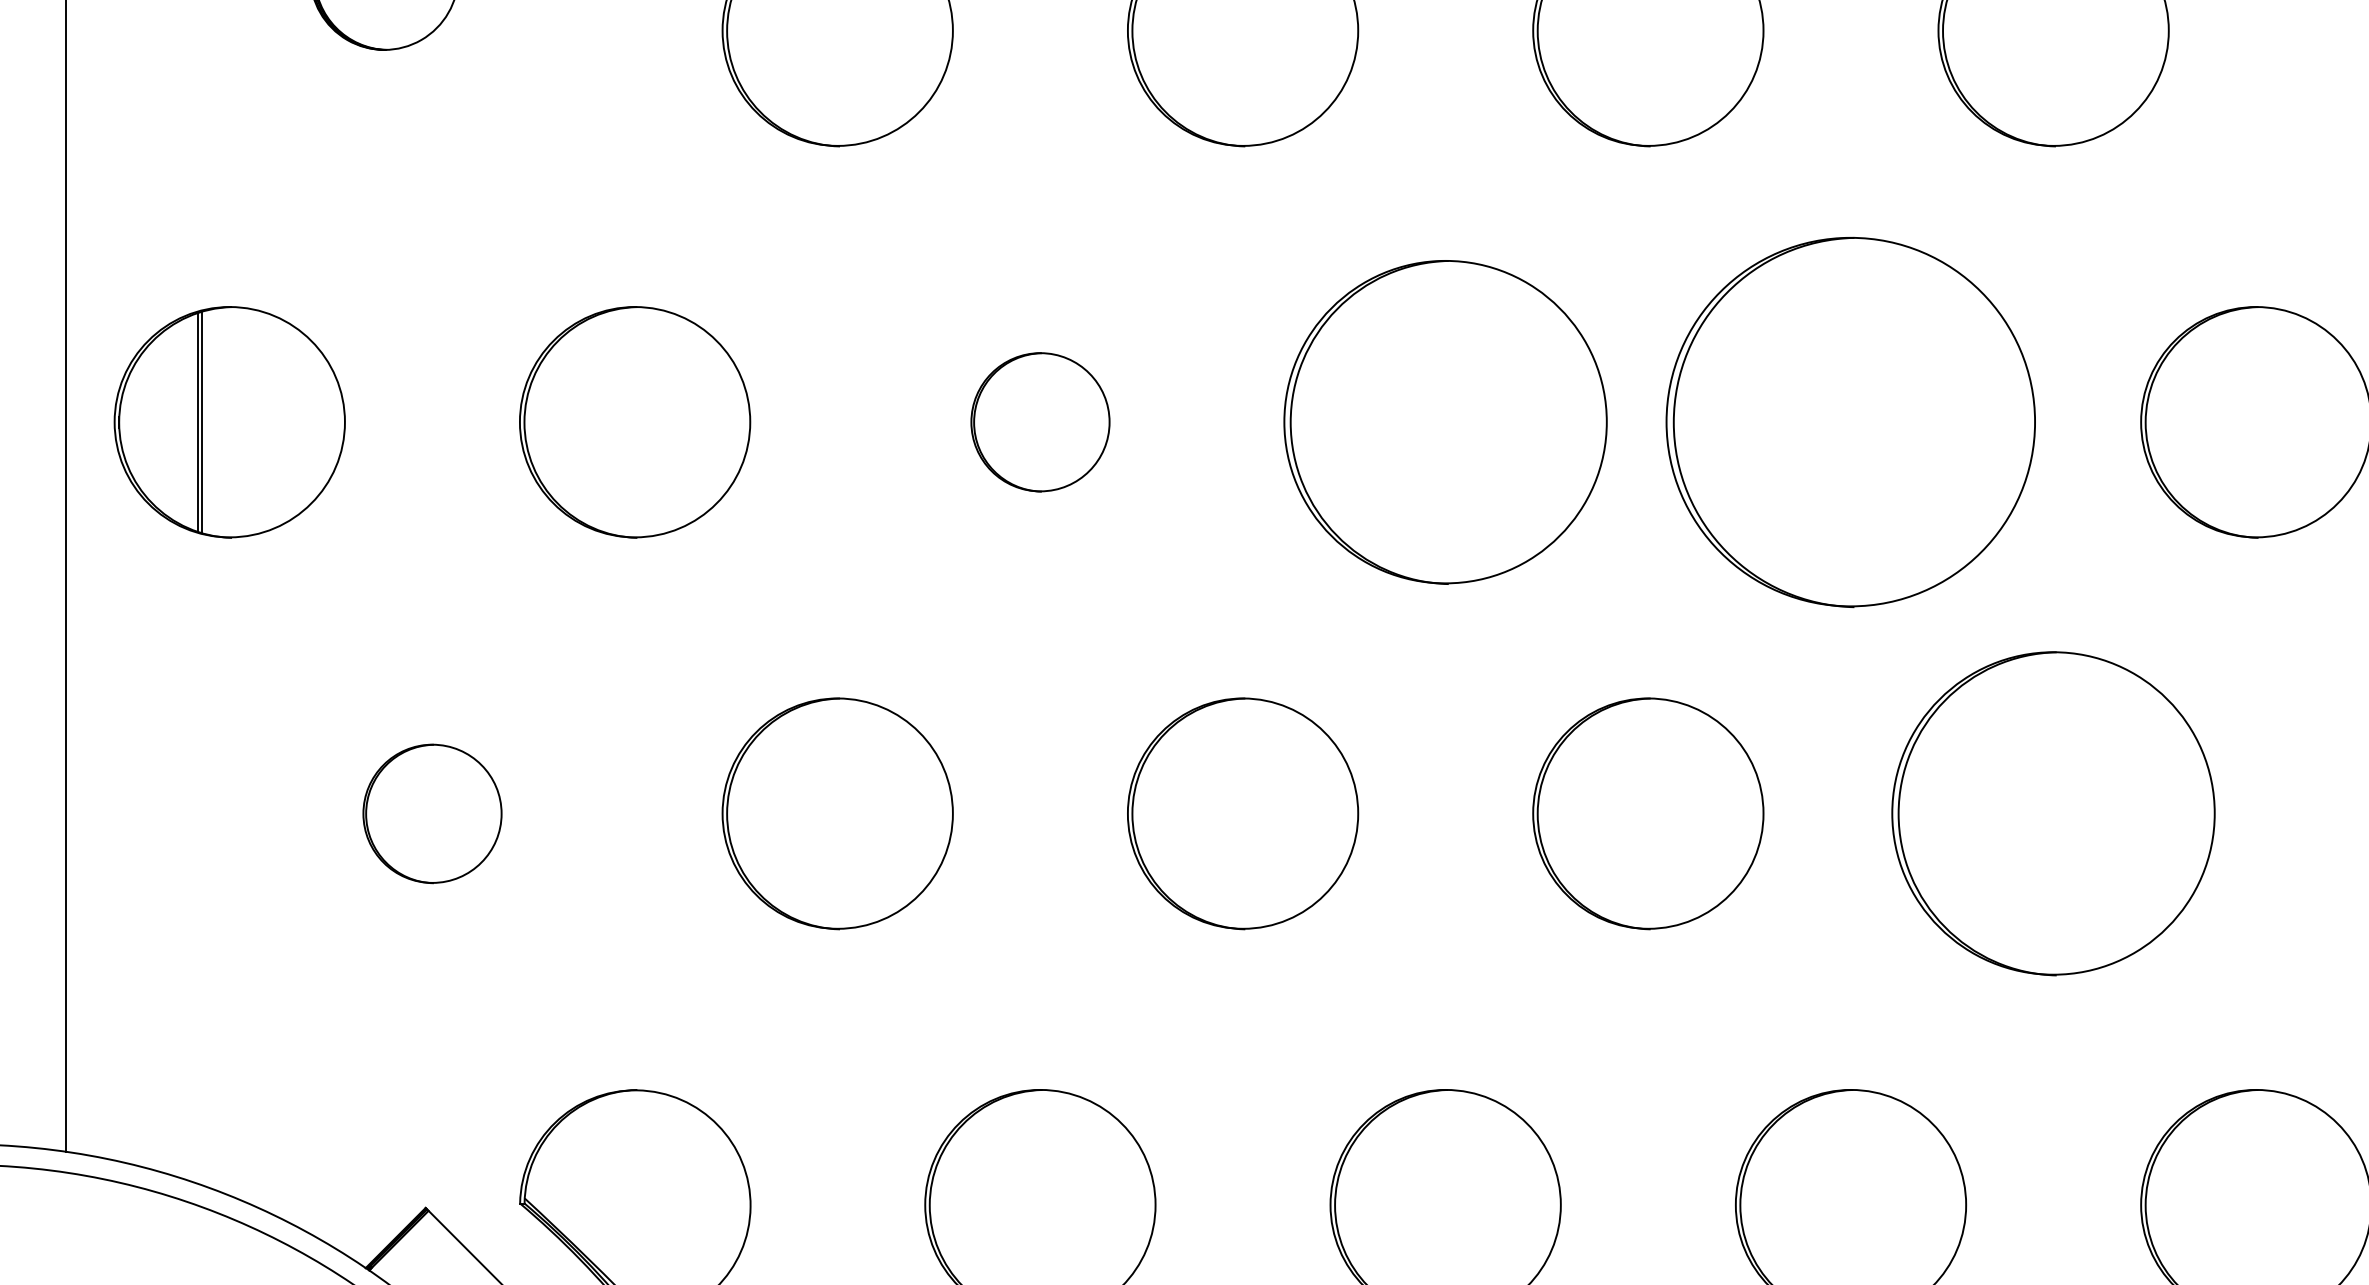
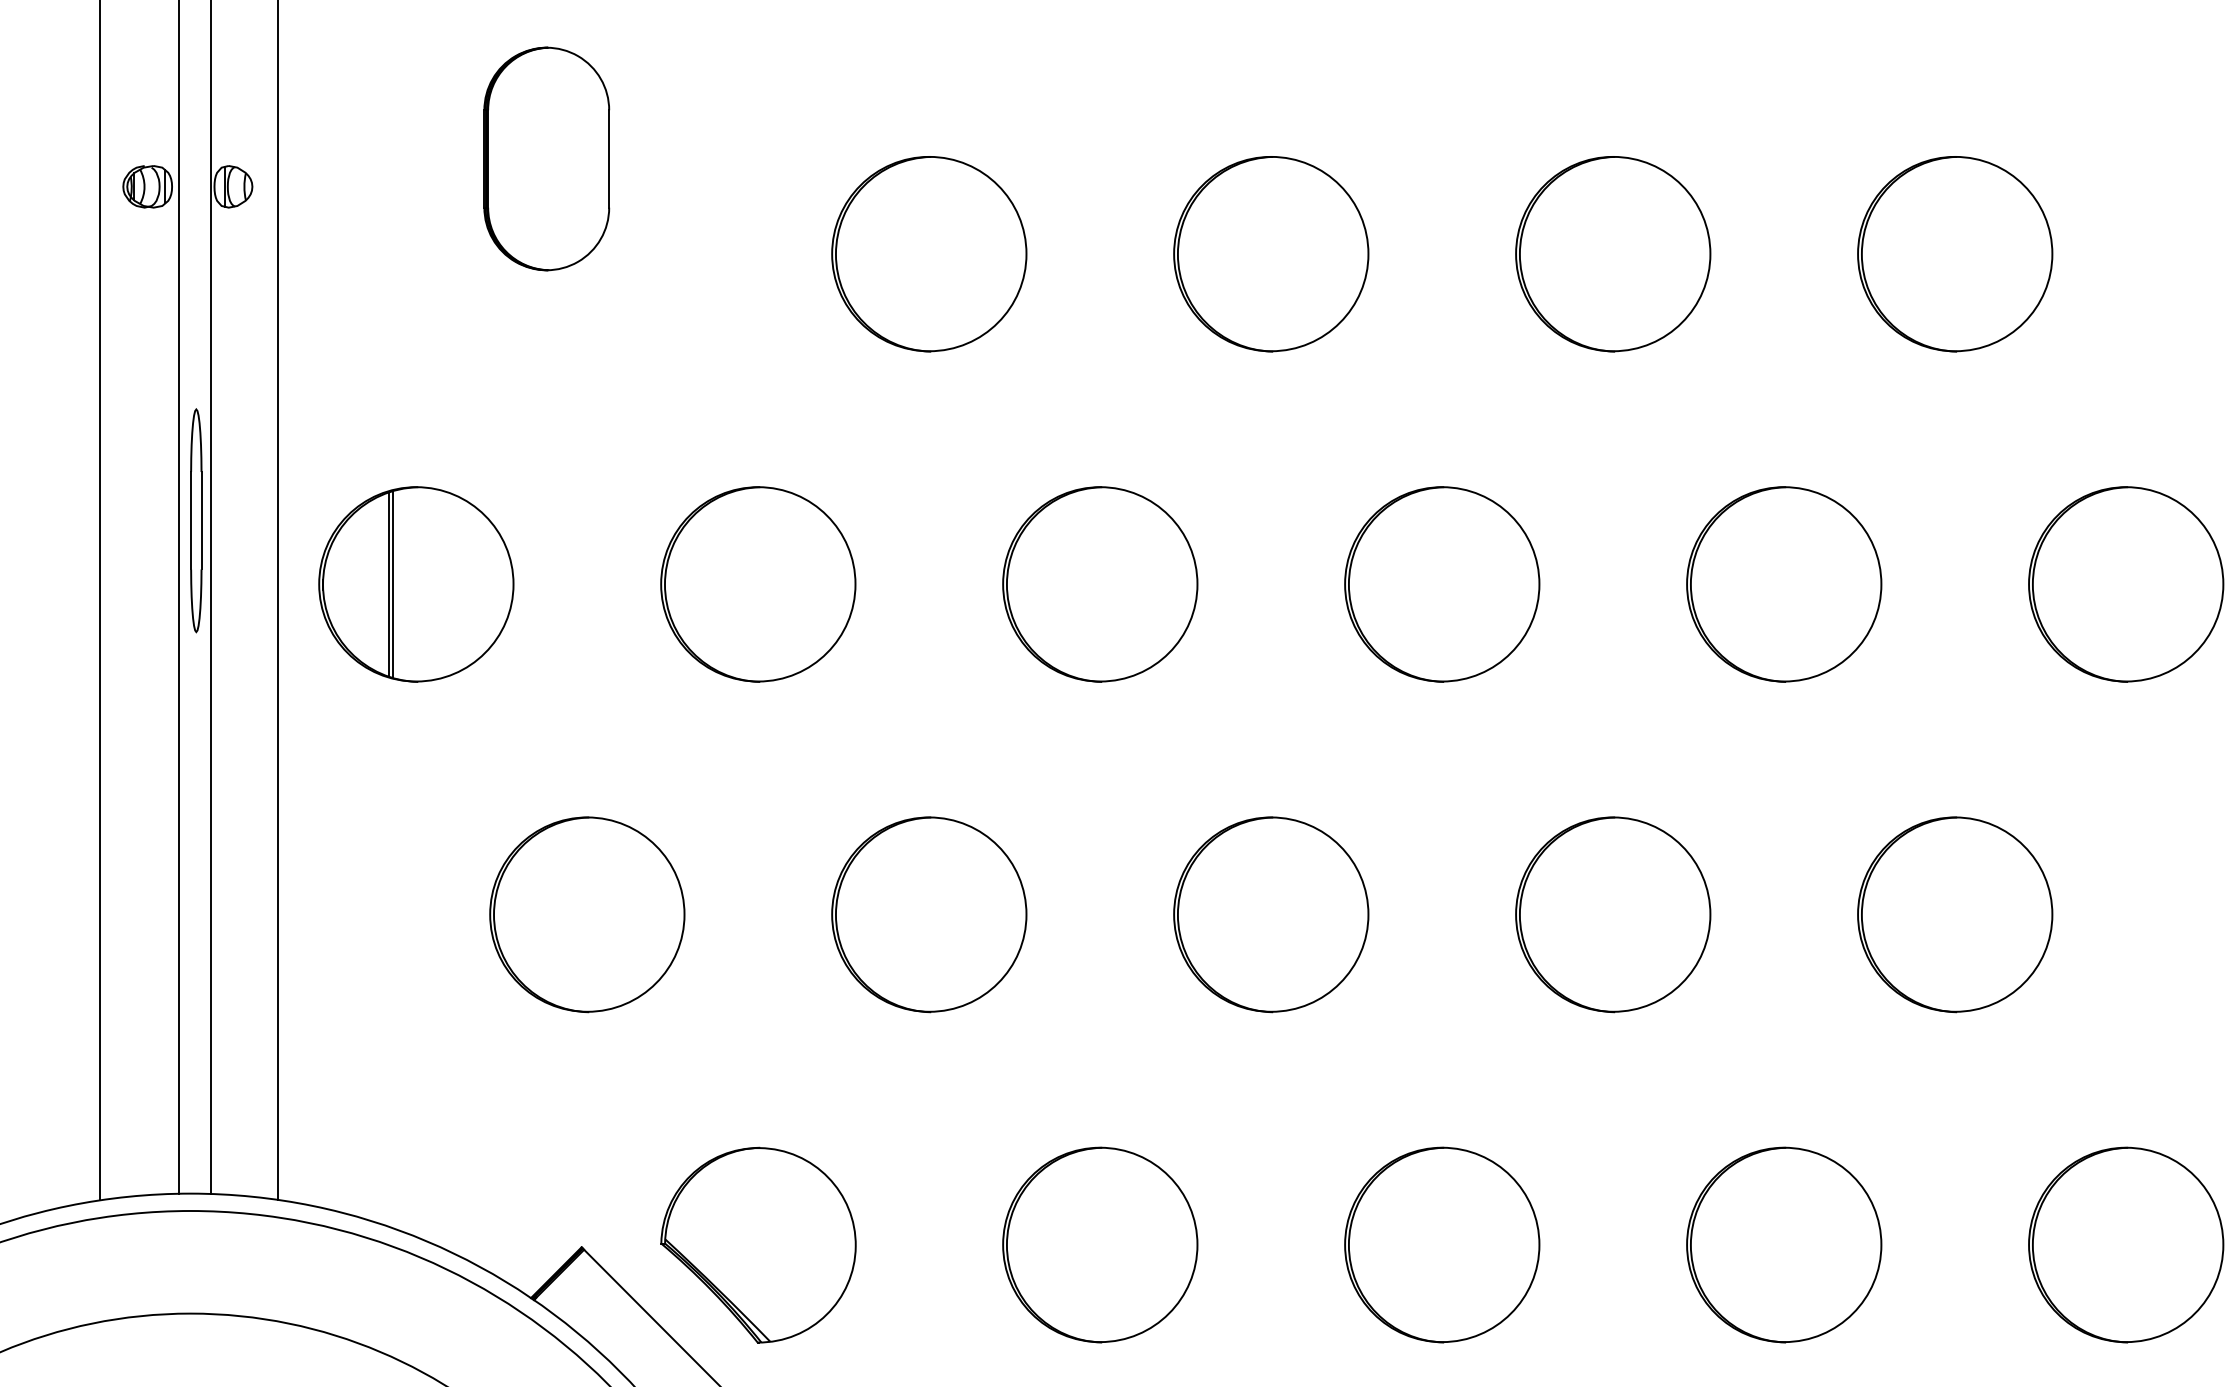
part: (1040, 422) -> (1100, 584), size x1.67
part: (1445, 422) -> (1442, 584), size x0.71
part: (1851, 422) -> (1784, 584), size x0.62
part: (432, 813) -> (587, 914), size x1.67
part: (2053, 813) -> (1955, 914), size x0.71

